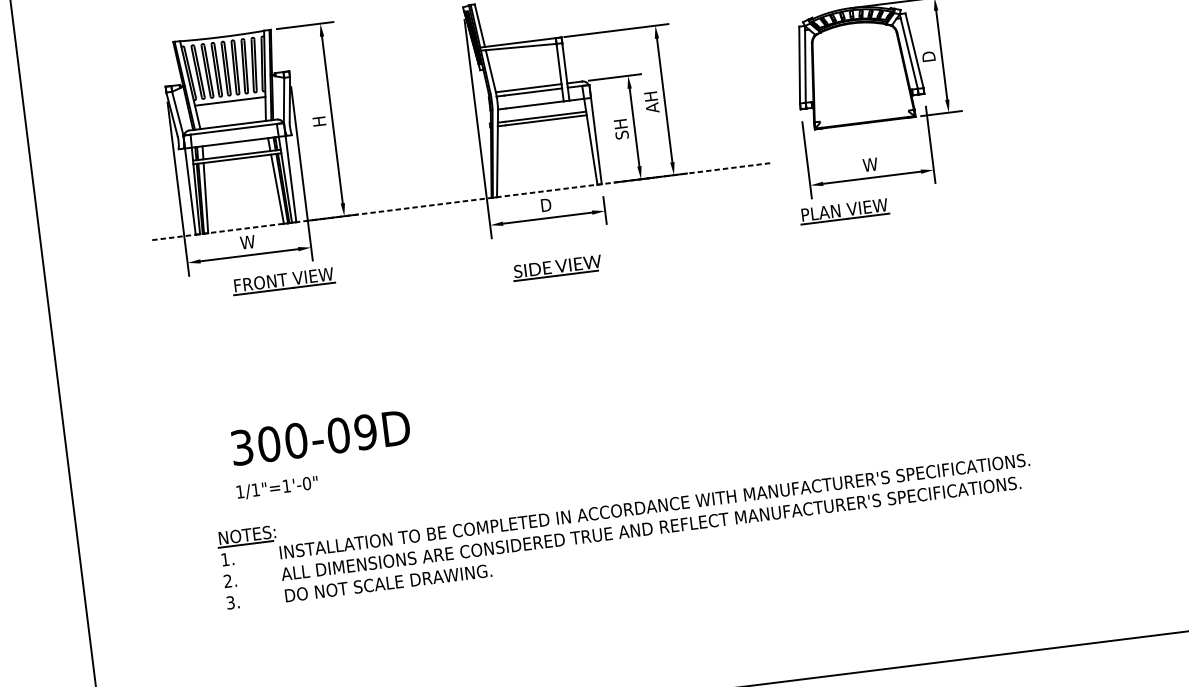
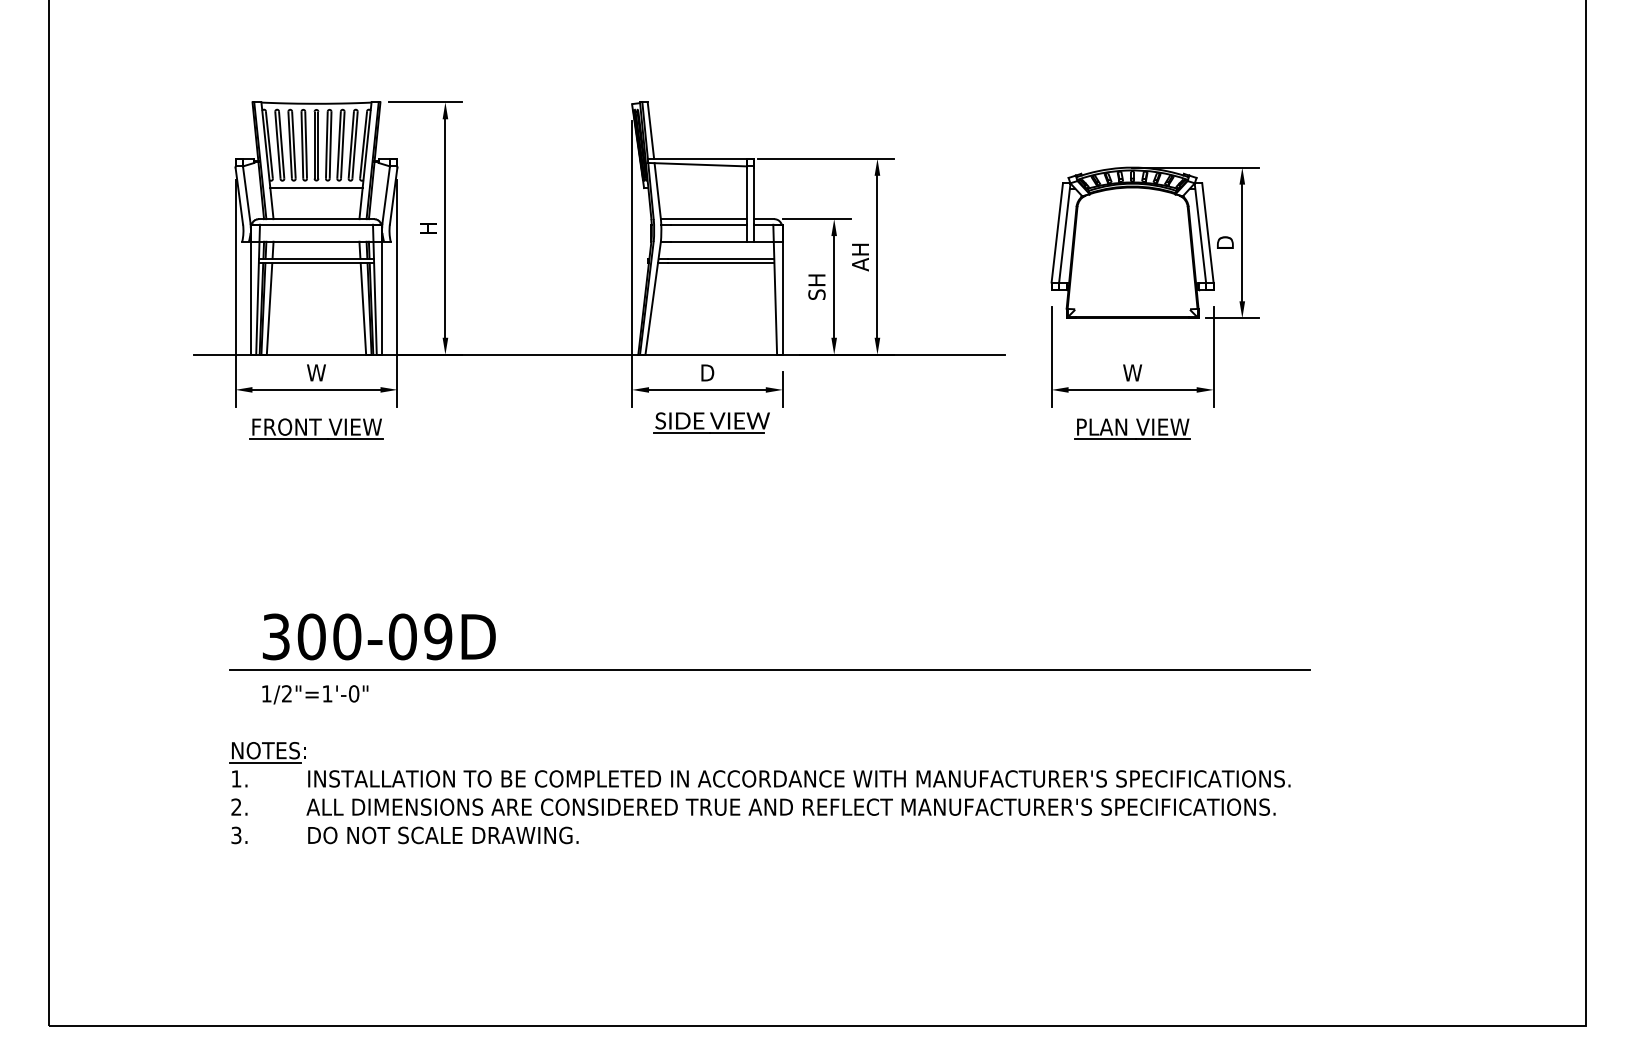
line: (461, 201) -> (599, 354), dashed -> solid
part: (844, 211) -> (1132, 428), moved
part: (556, 267) -> (711, 422), moved
part: (283, 280) -> (316, 428), moved
line: (621, 425) -> (769, 669), added
text: (255, 489) -> (286, 693), 1/1"=1'-0" -> 1/2"=1'-0"

